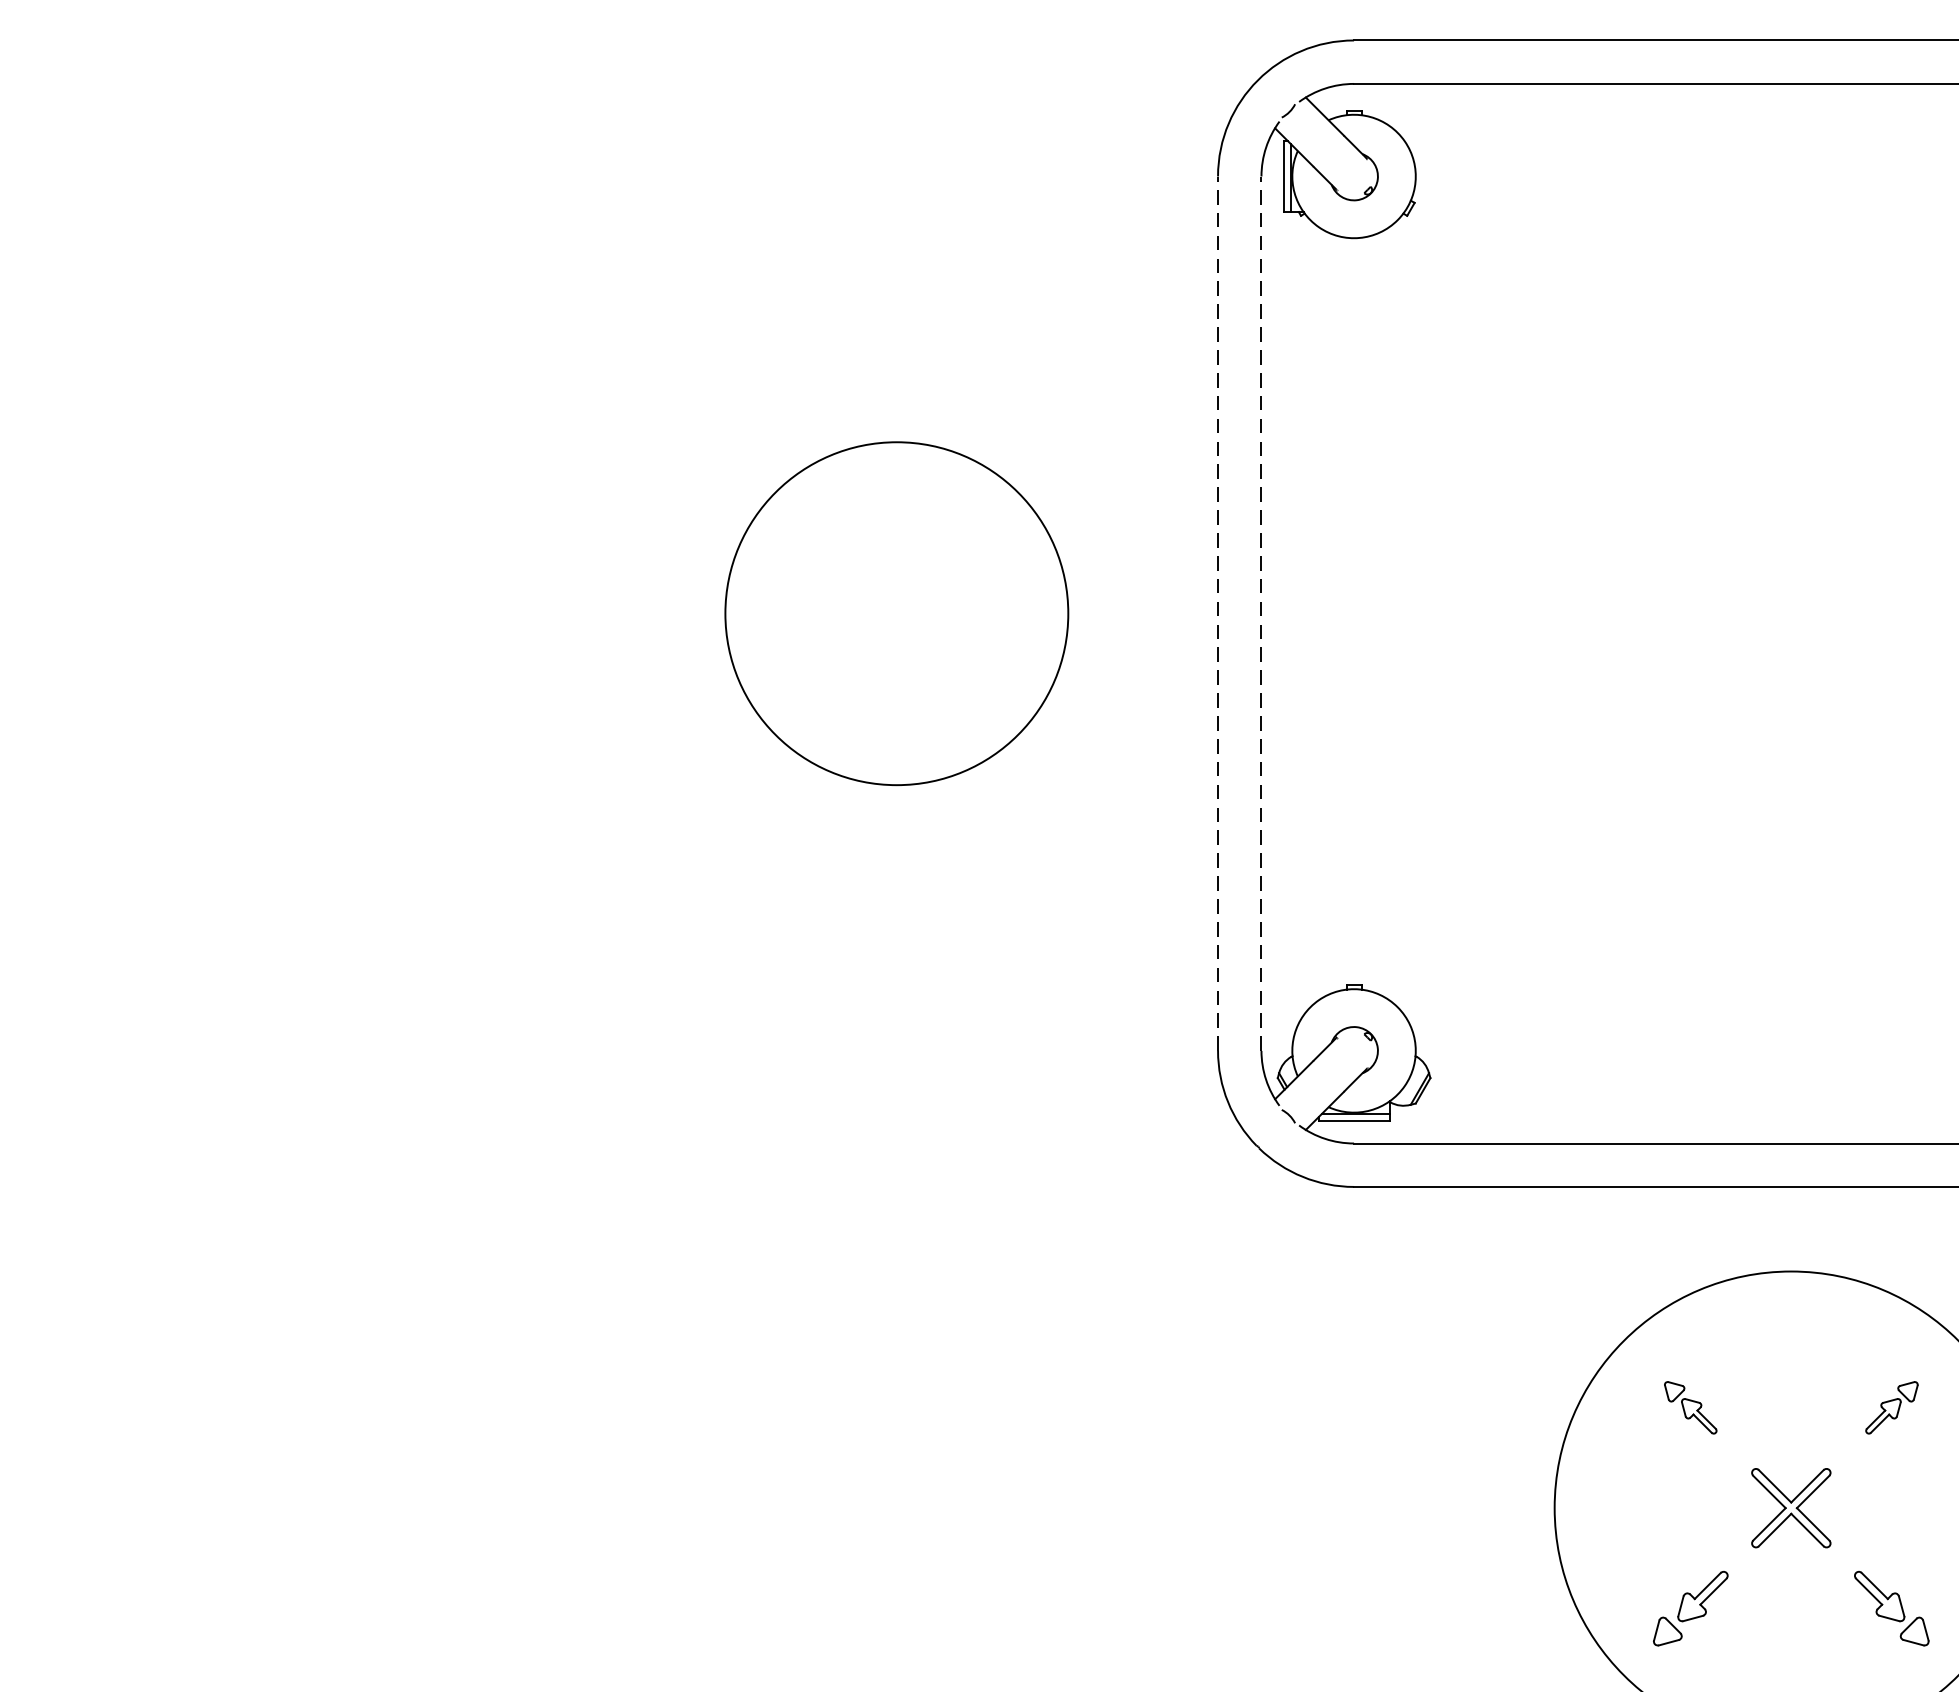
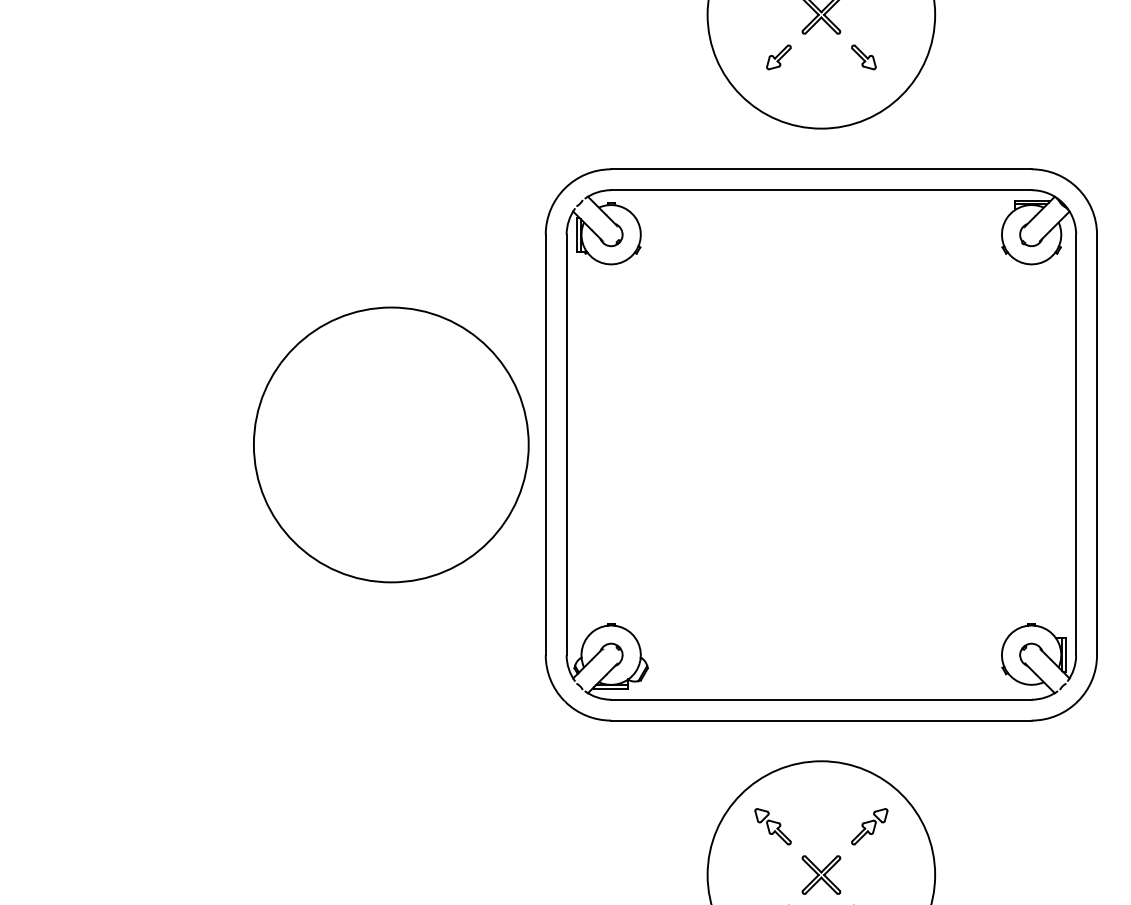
circle: (895, 612) -> (390, 444), size x1.67
line: (1217, 612) -> (545, 444), dashed -> solid
line: (1261, 612) -> (566, 444), dashed -> solid
part: (1689, 1407) -> (772, 826), size x1.43
part: (1891, 1407) -> (869, 826), size x1.43

